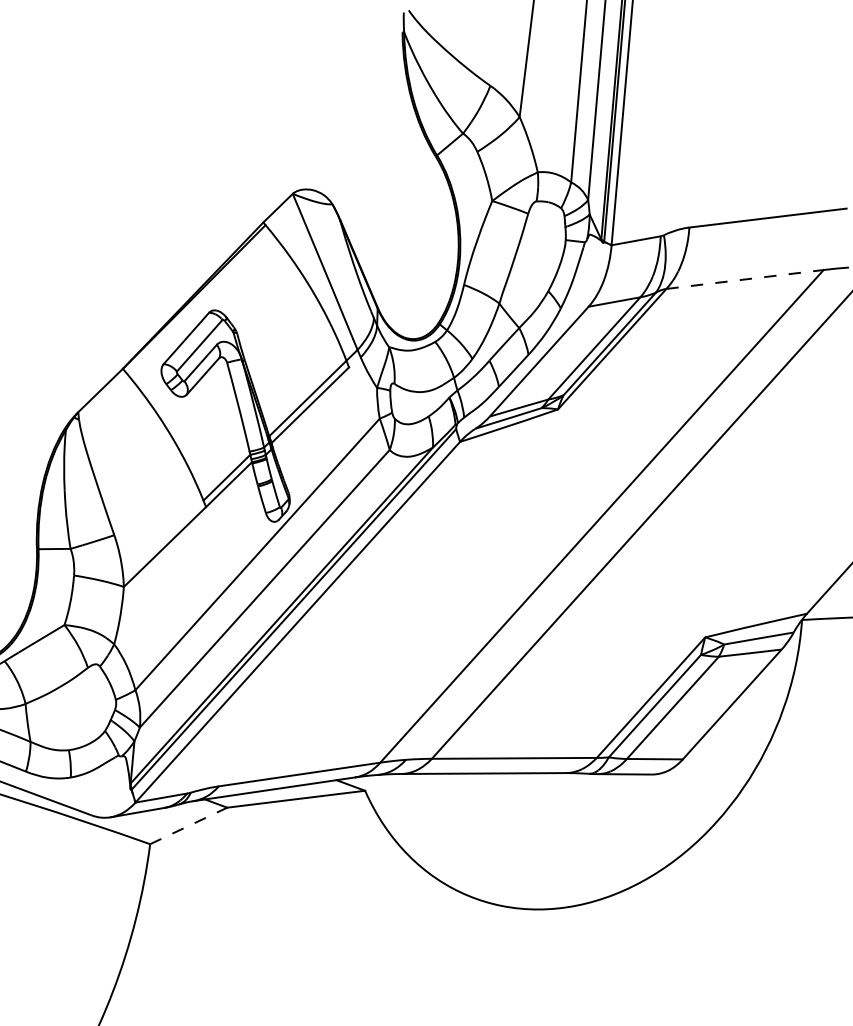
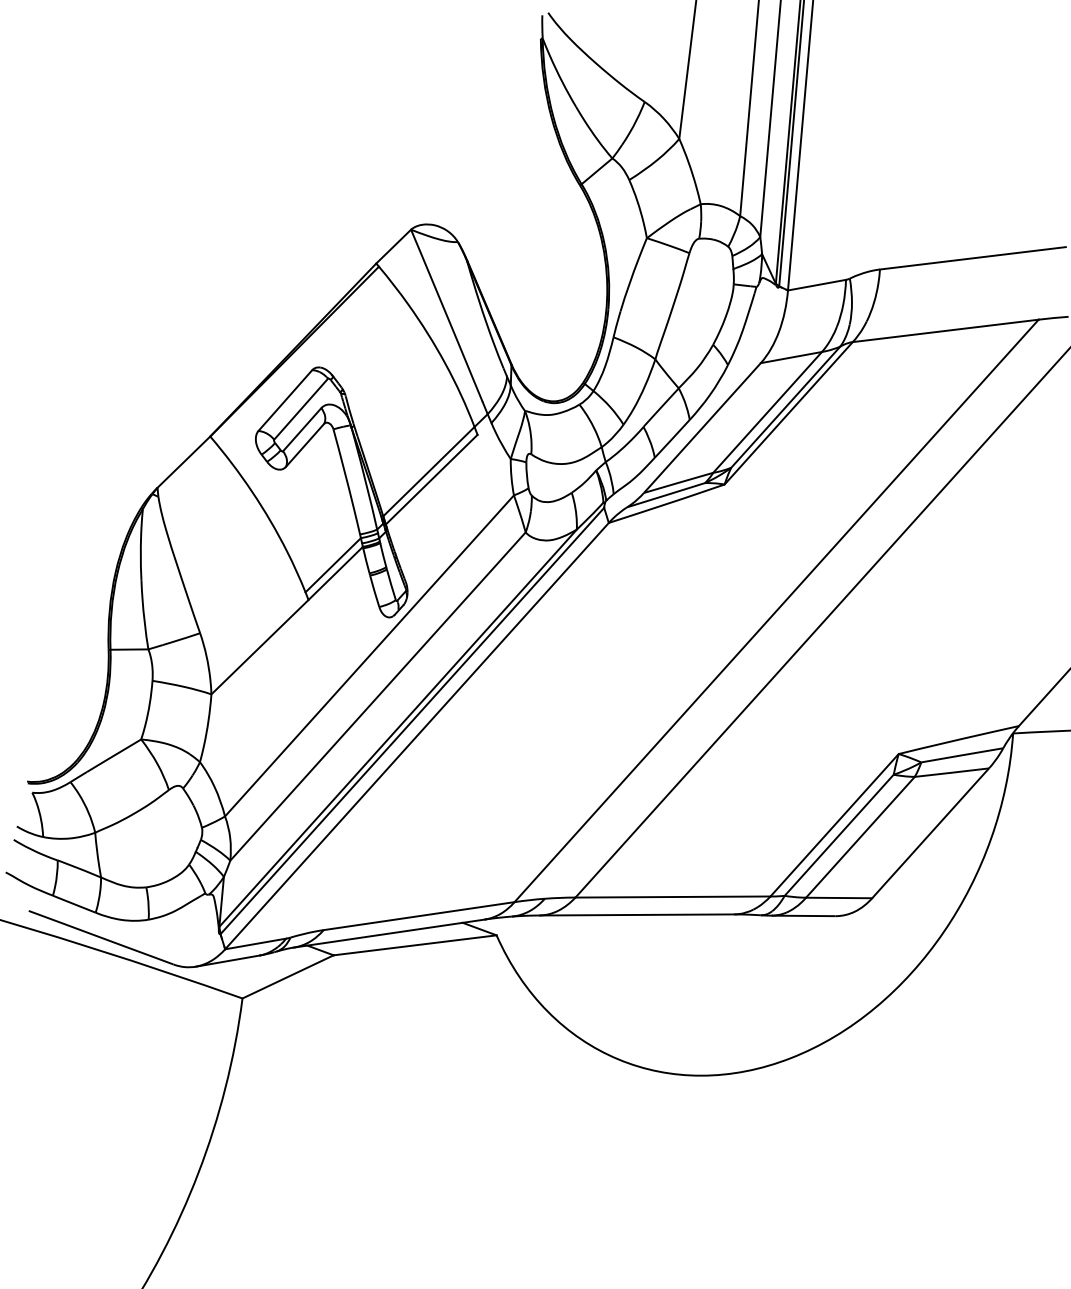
line: (744, 279) -> (945, 330), dashed -> solid
line: (189, 825) -> (288, 976), dashed -> solid

